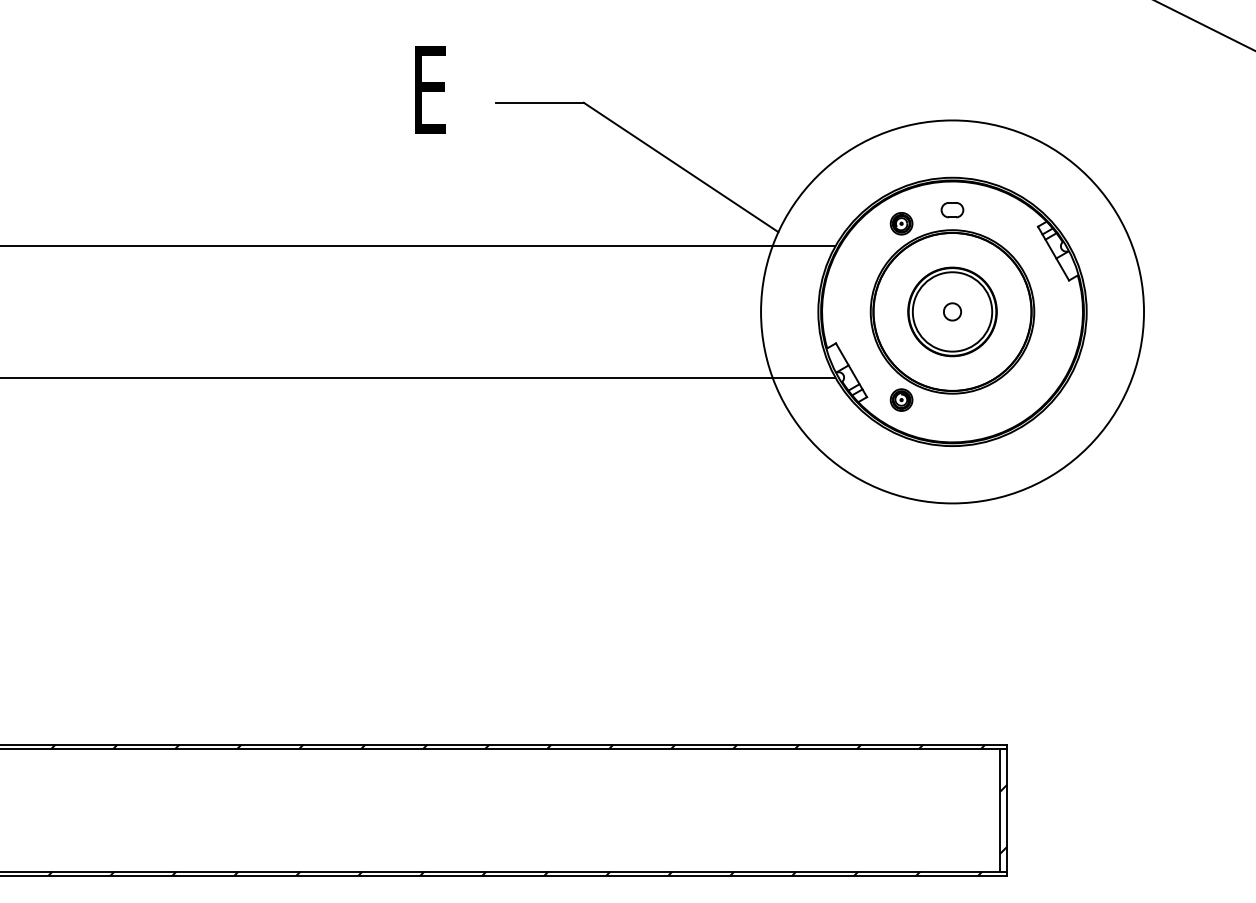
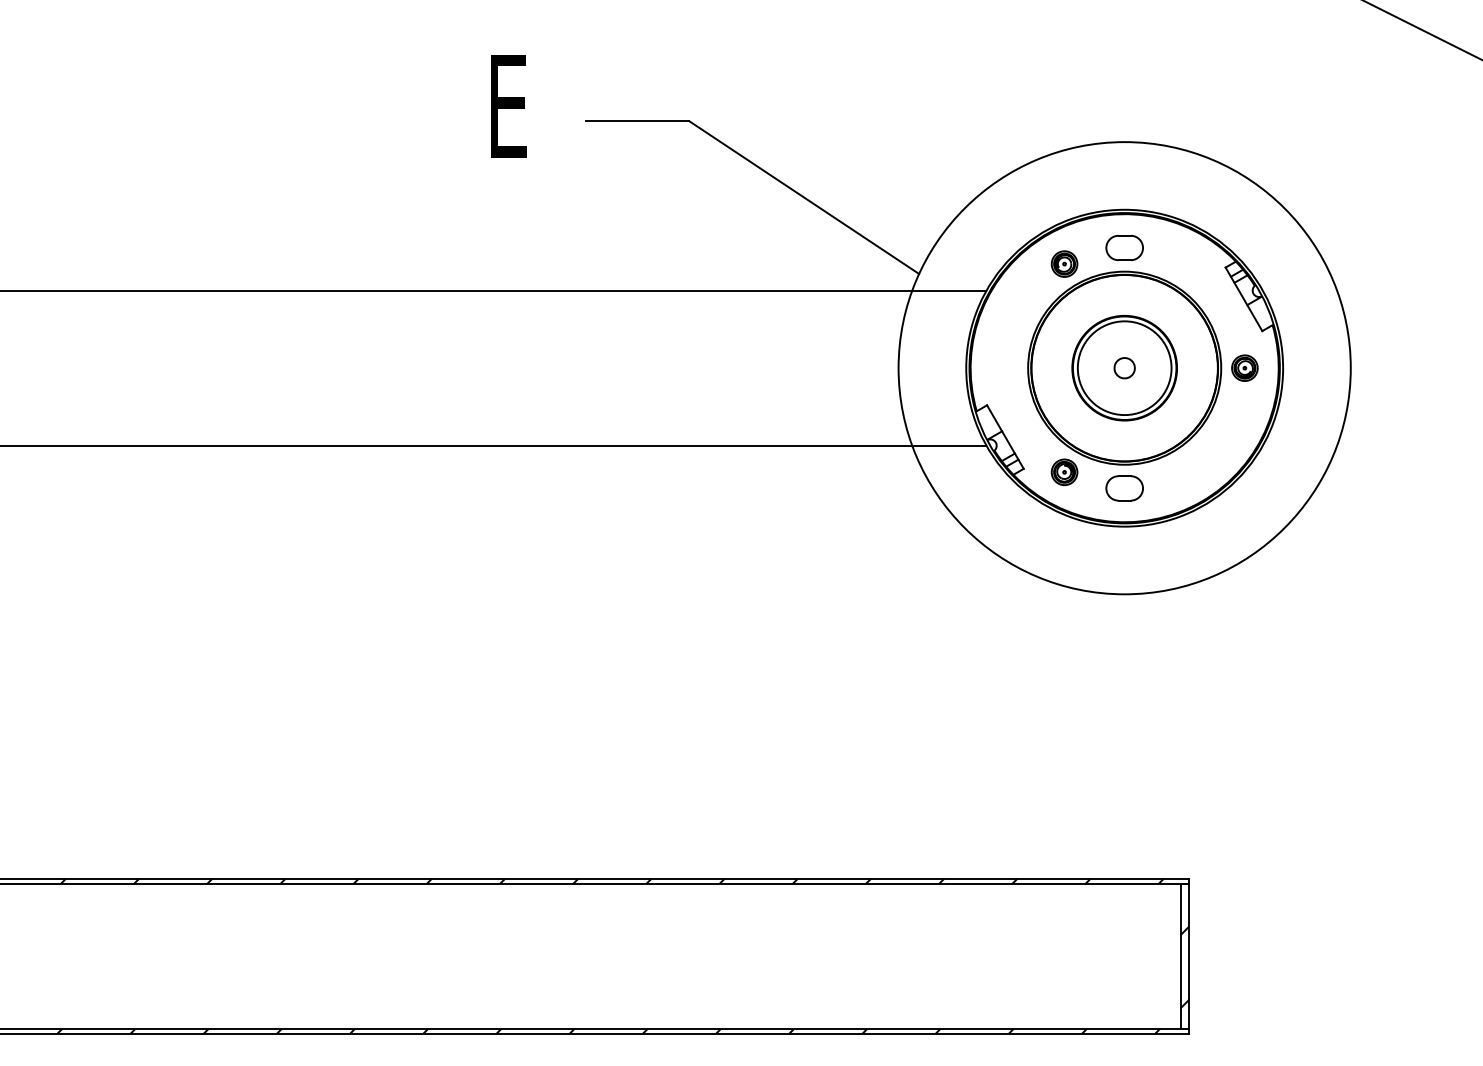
part: (952, 209) -> (1124, 247), size x1.43
part: (1053, 311) -> (1244, 367), added
part: (952, 413) -> (1124, 488), added

